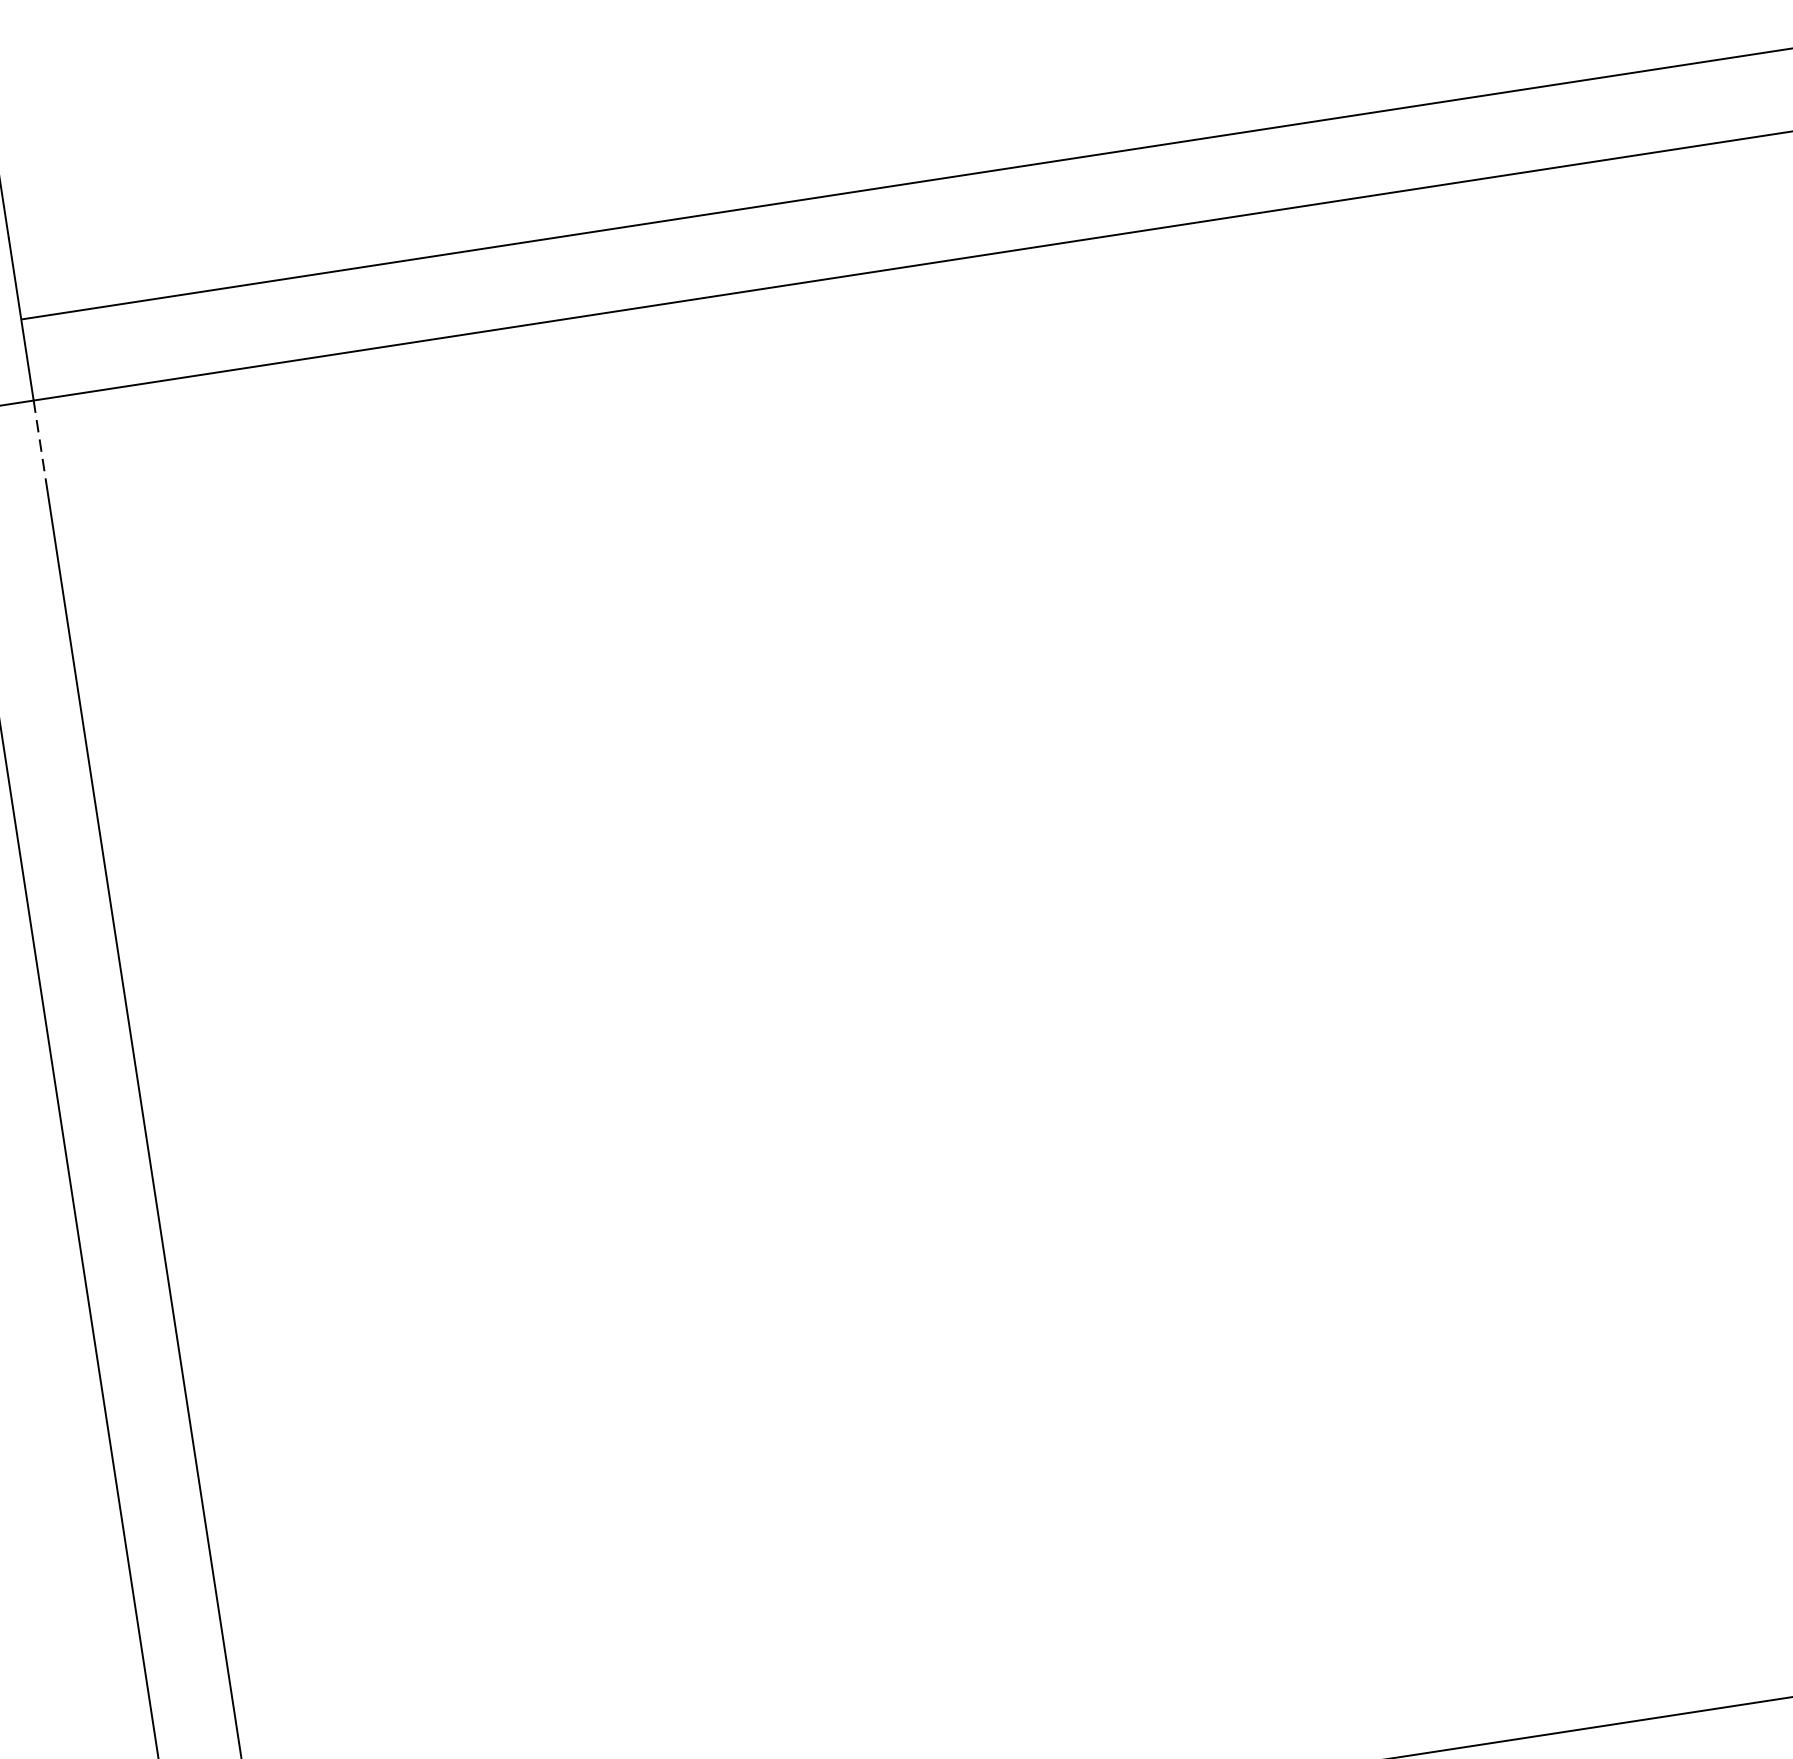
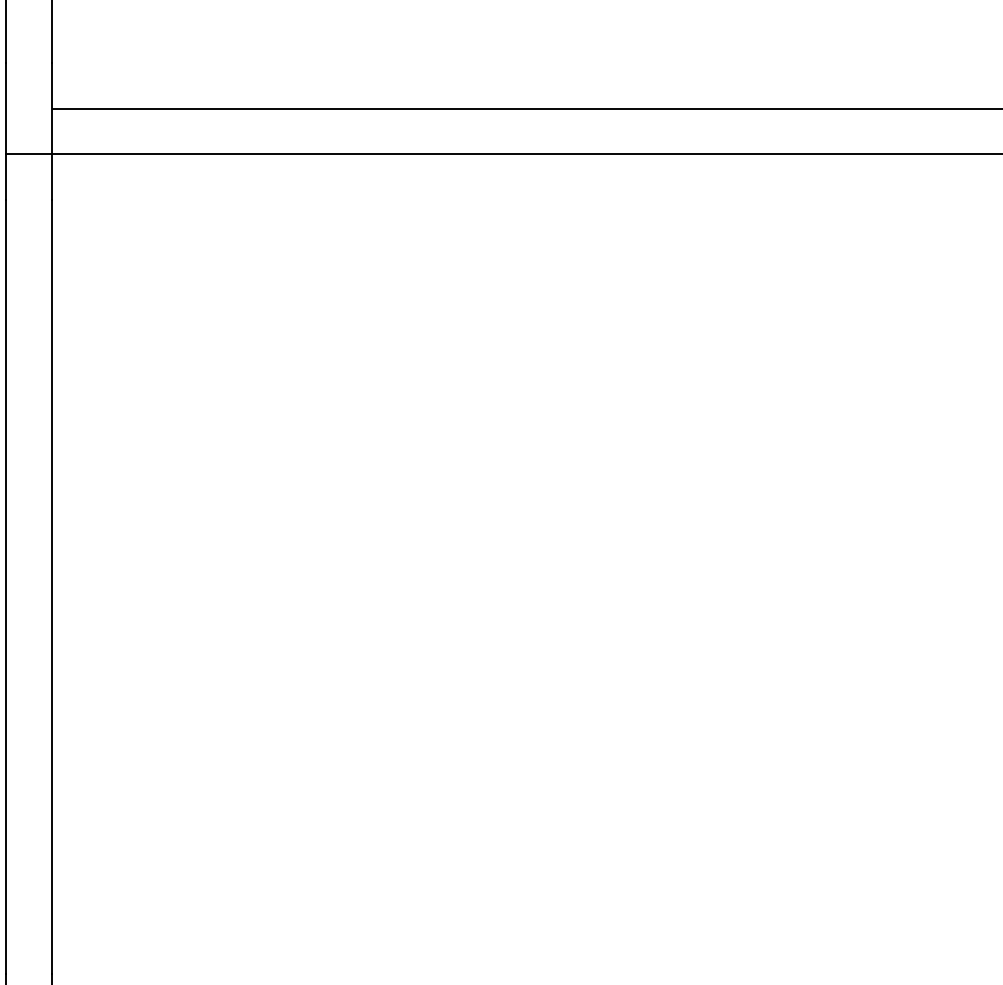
line: (40, 441) -> (52, 177), dashed -> solid

